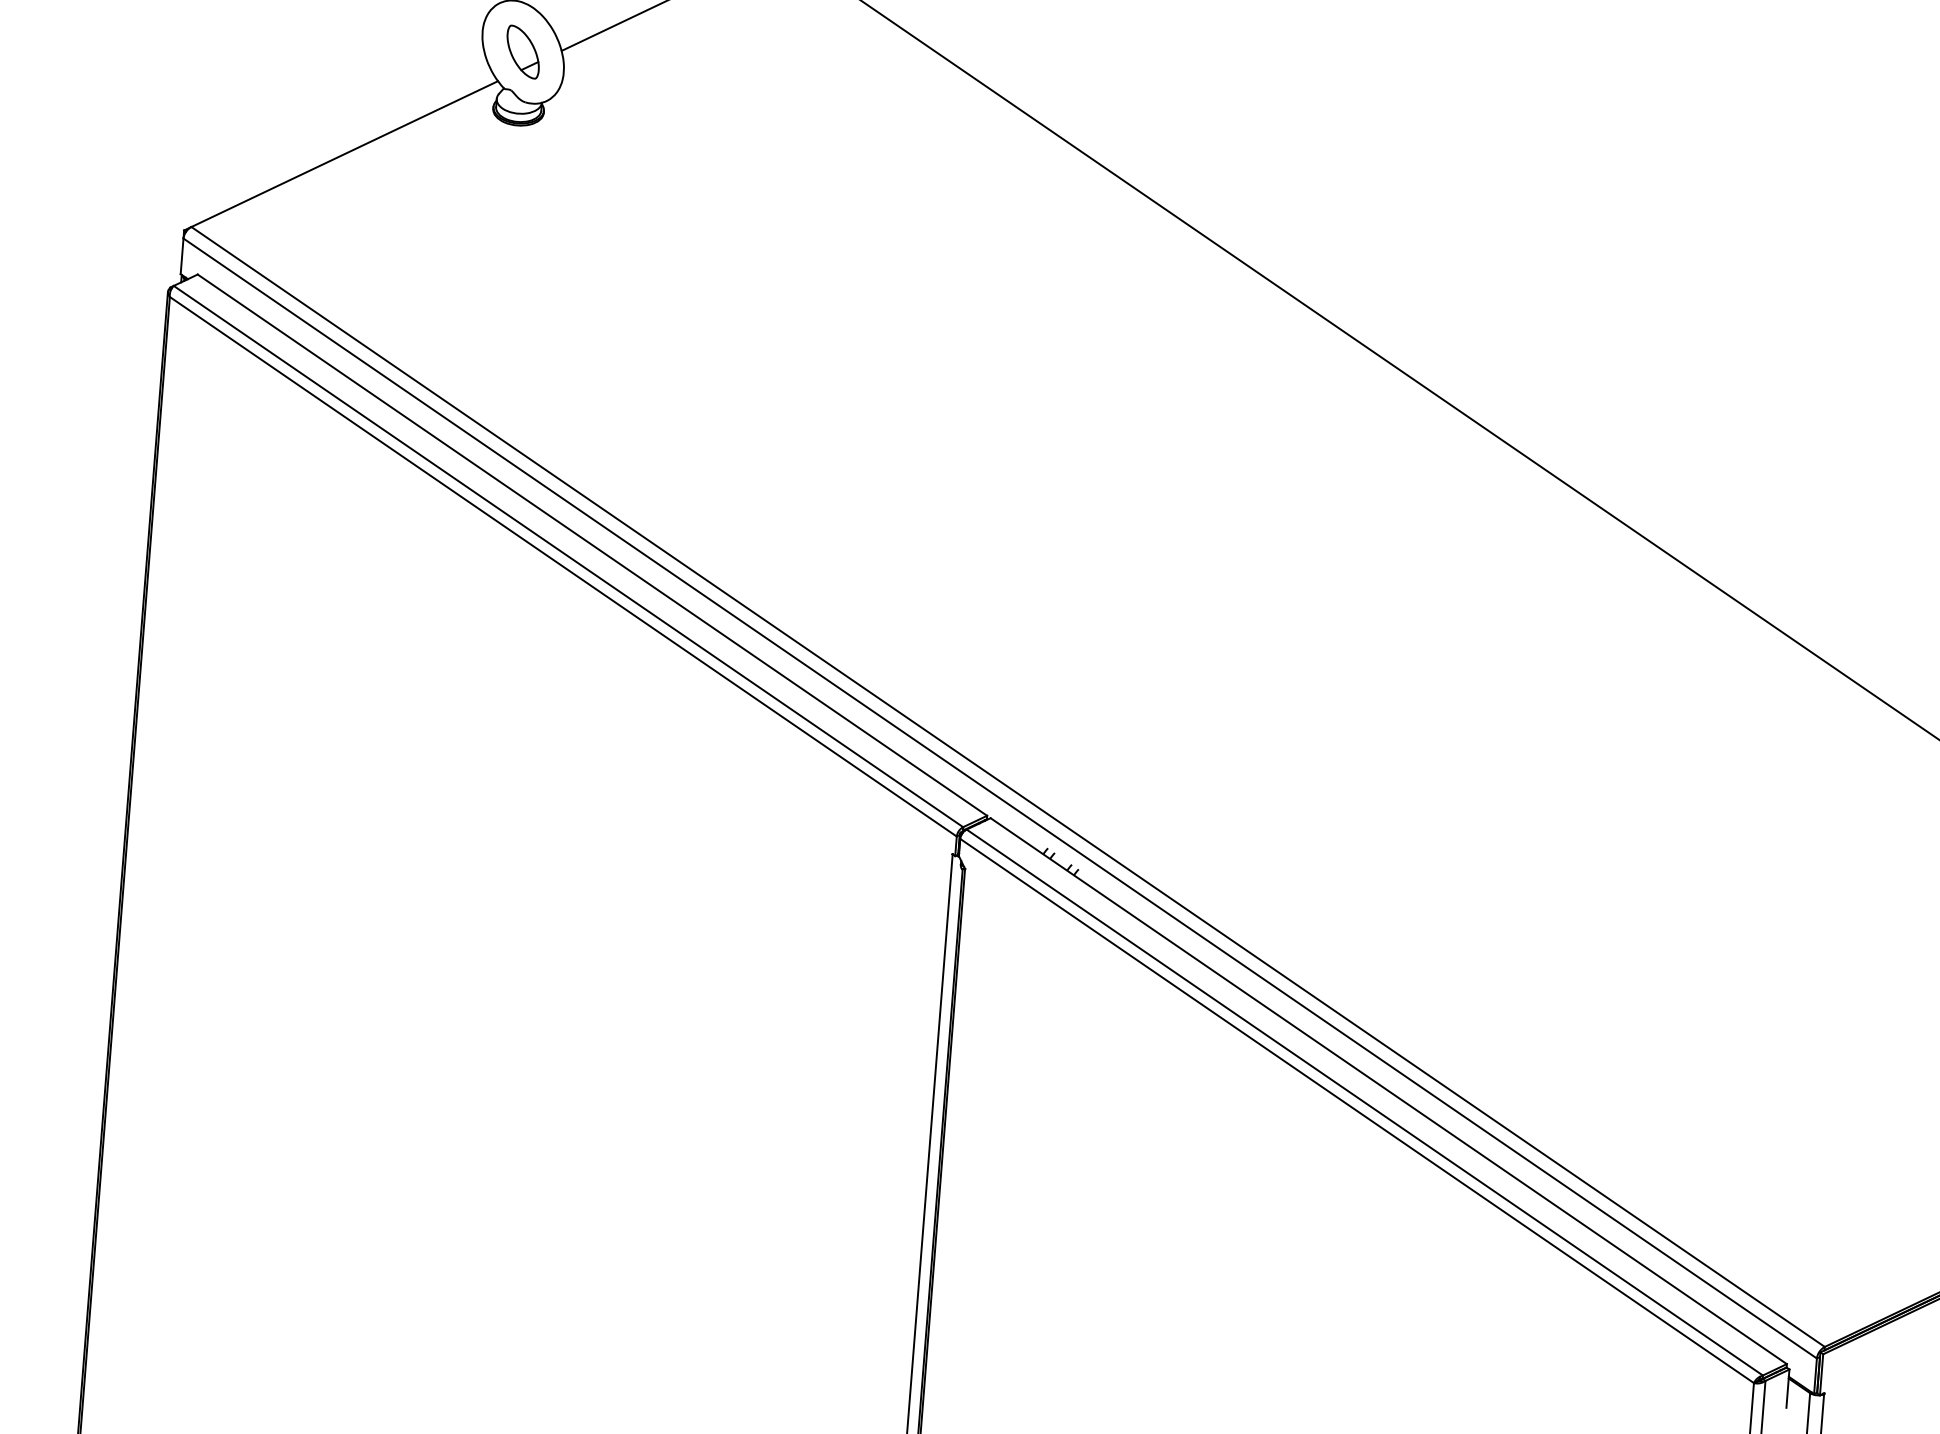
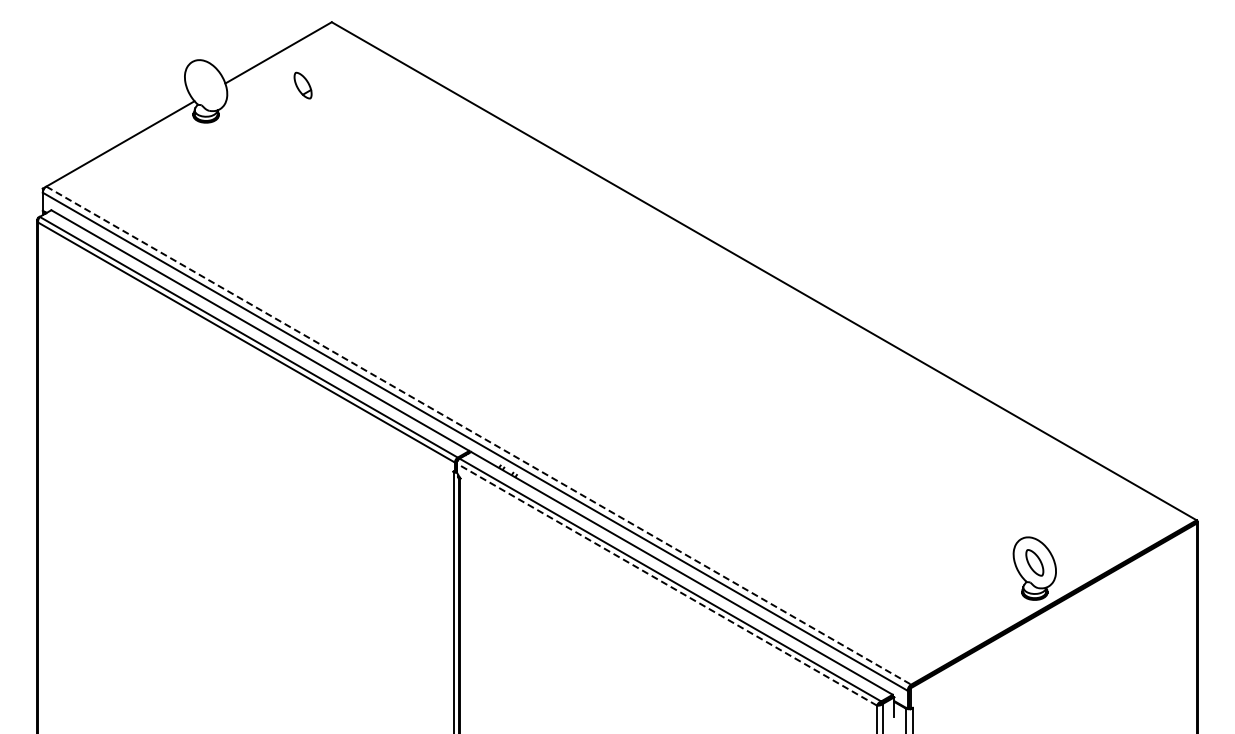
part: (522, 51) -> (302, 85), moved
line: (1007, 786) -> (478, 435), solid -> dashed
line: (1356, 1110) -> (666, 584), solid -> dashed

